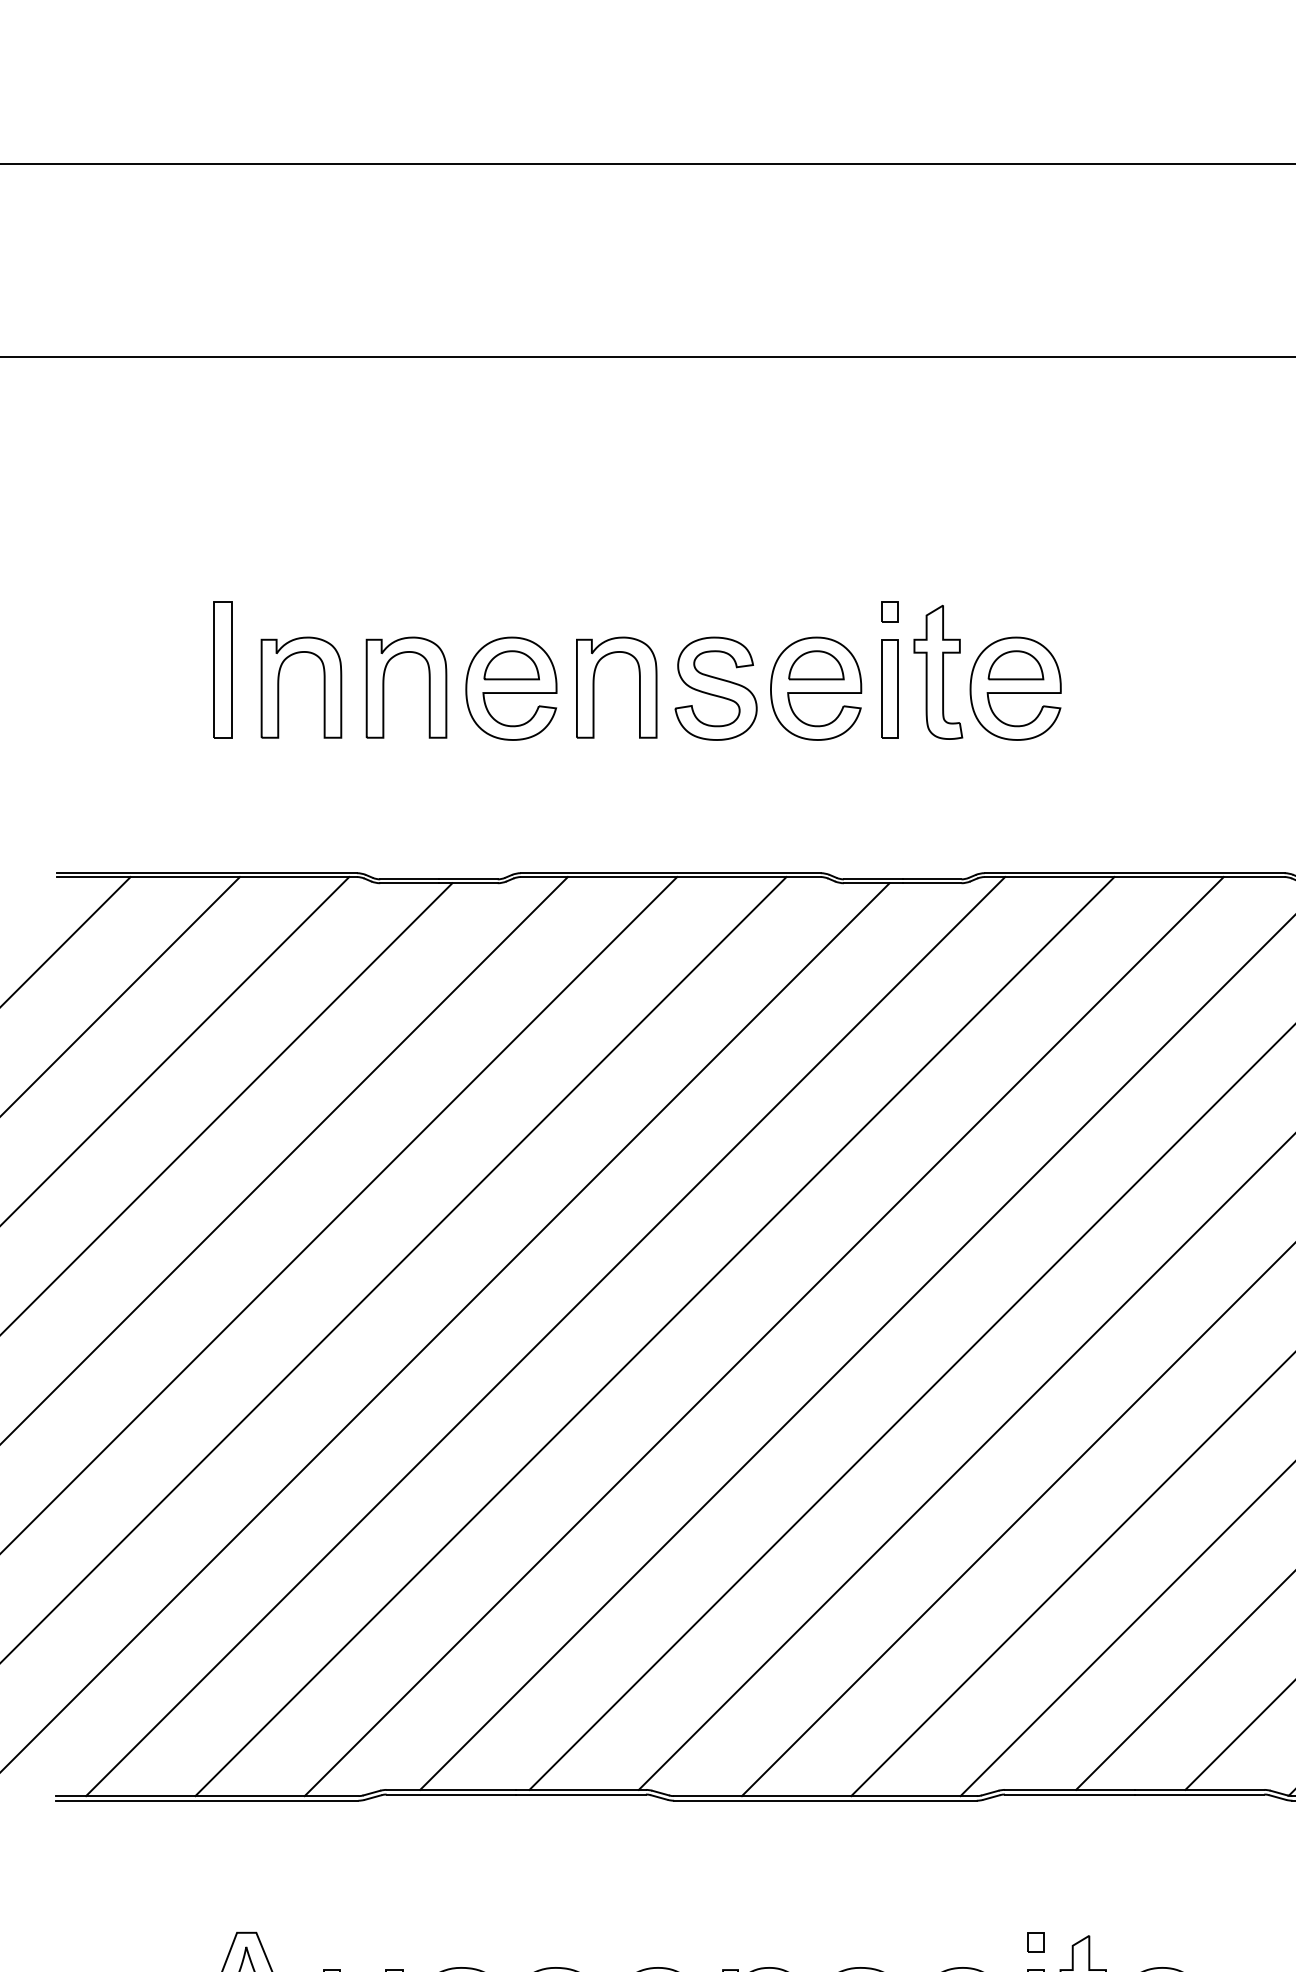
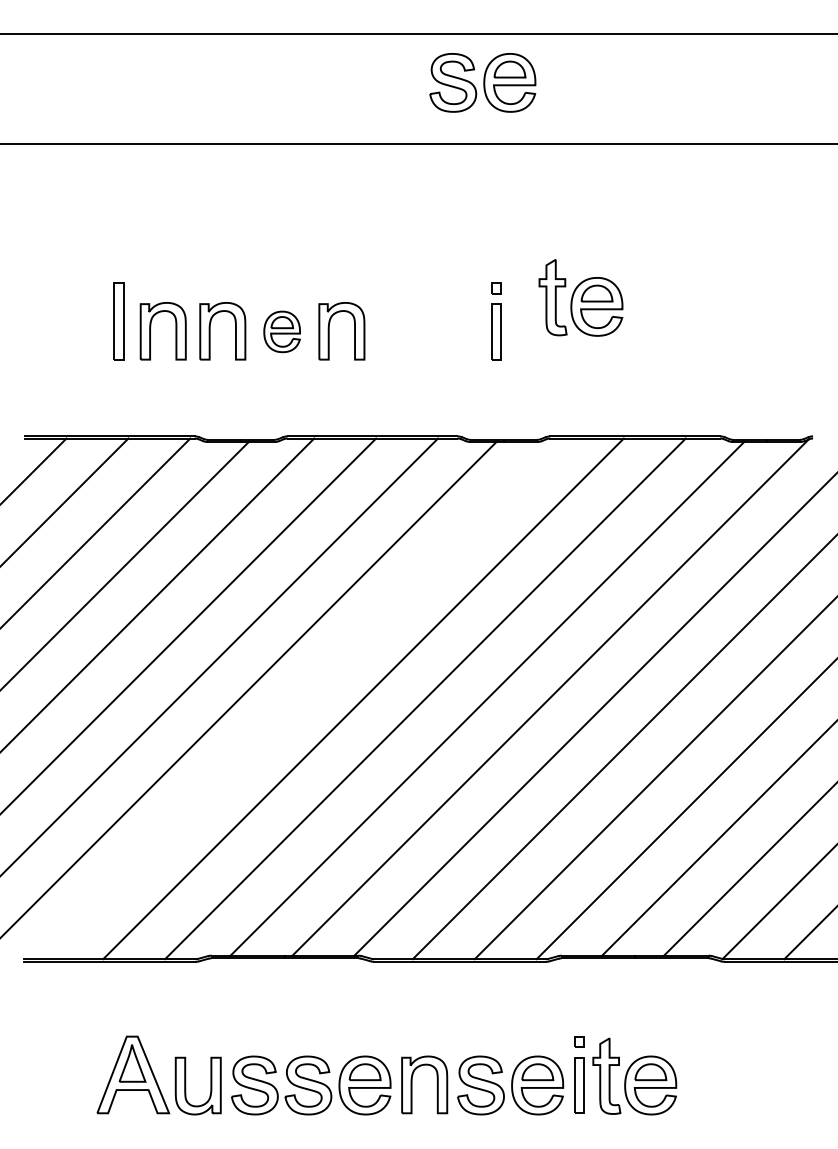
part: (986, 672) -> (580, 297), moved
part: (510, 688) -> (281, 331), size x0.7
part: (767, 688) -> (482, 82), moved
line: (545, 1335) -> (301, 698), removed

